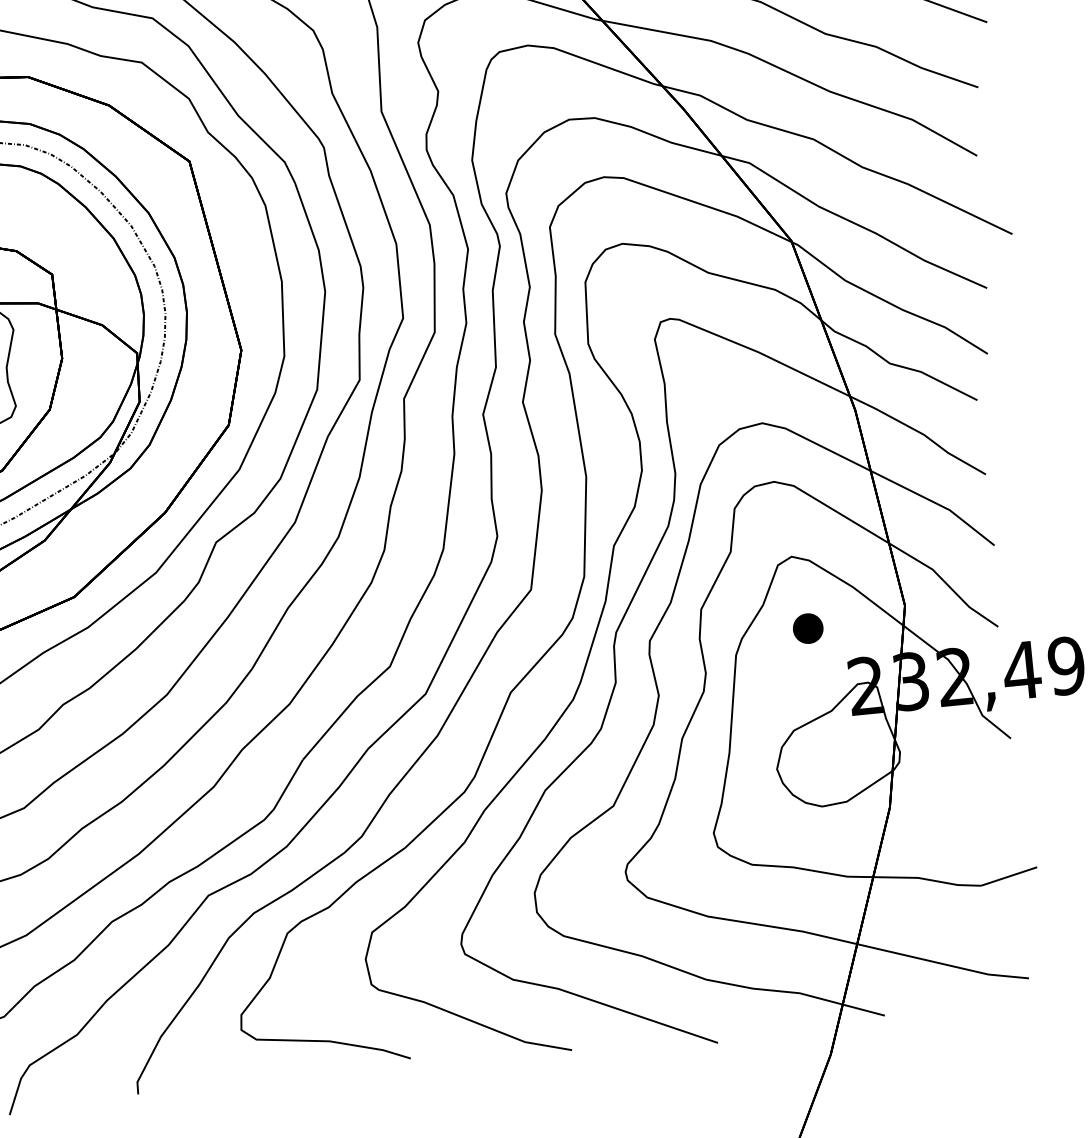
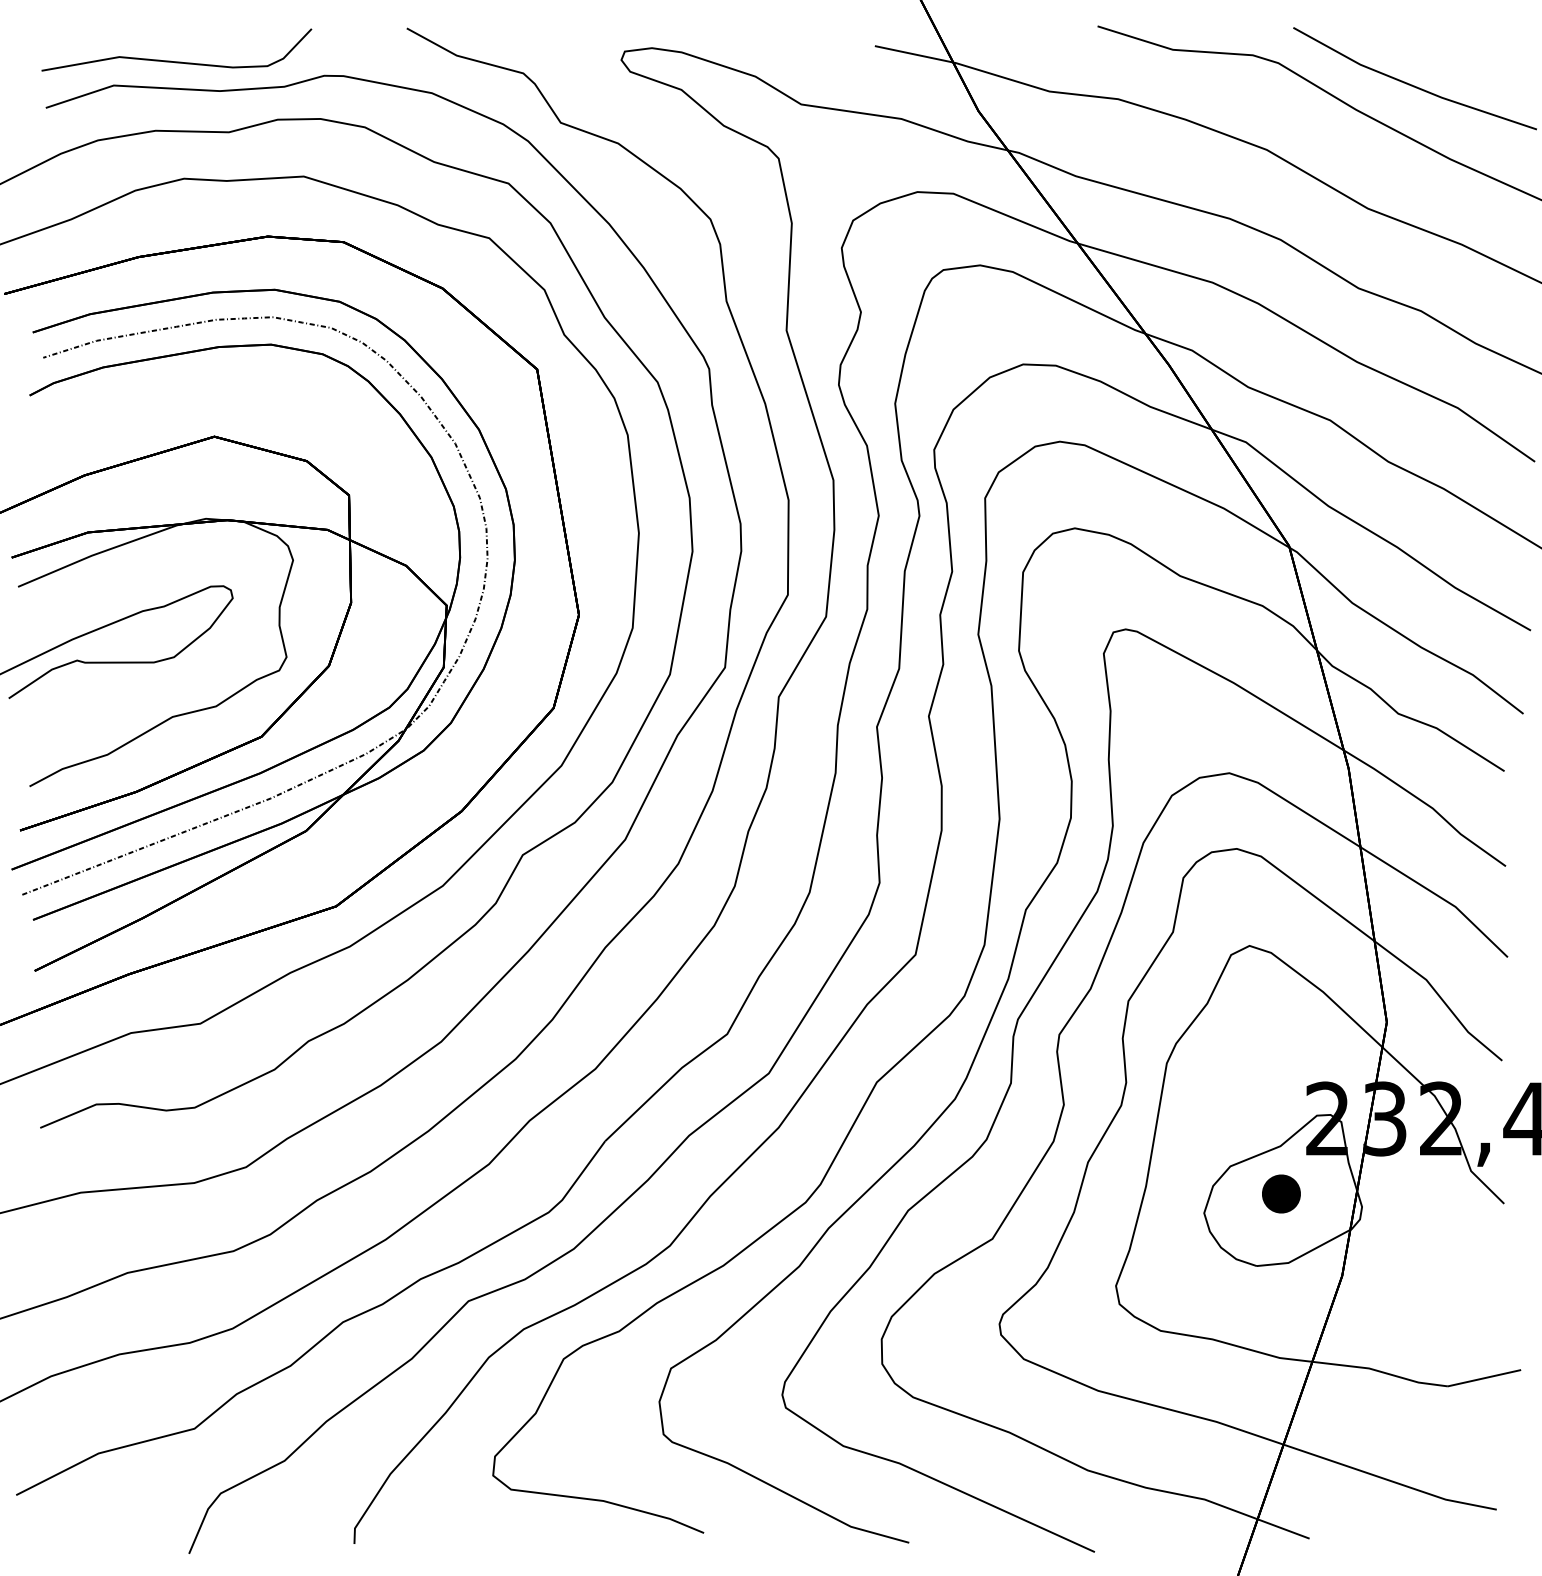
part: (808, 628) -> (1281, 1193), moved

